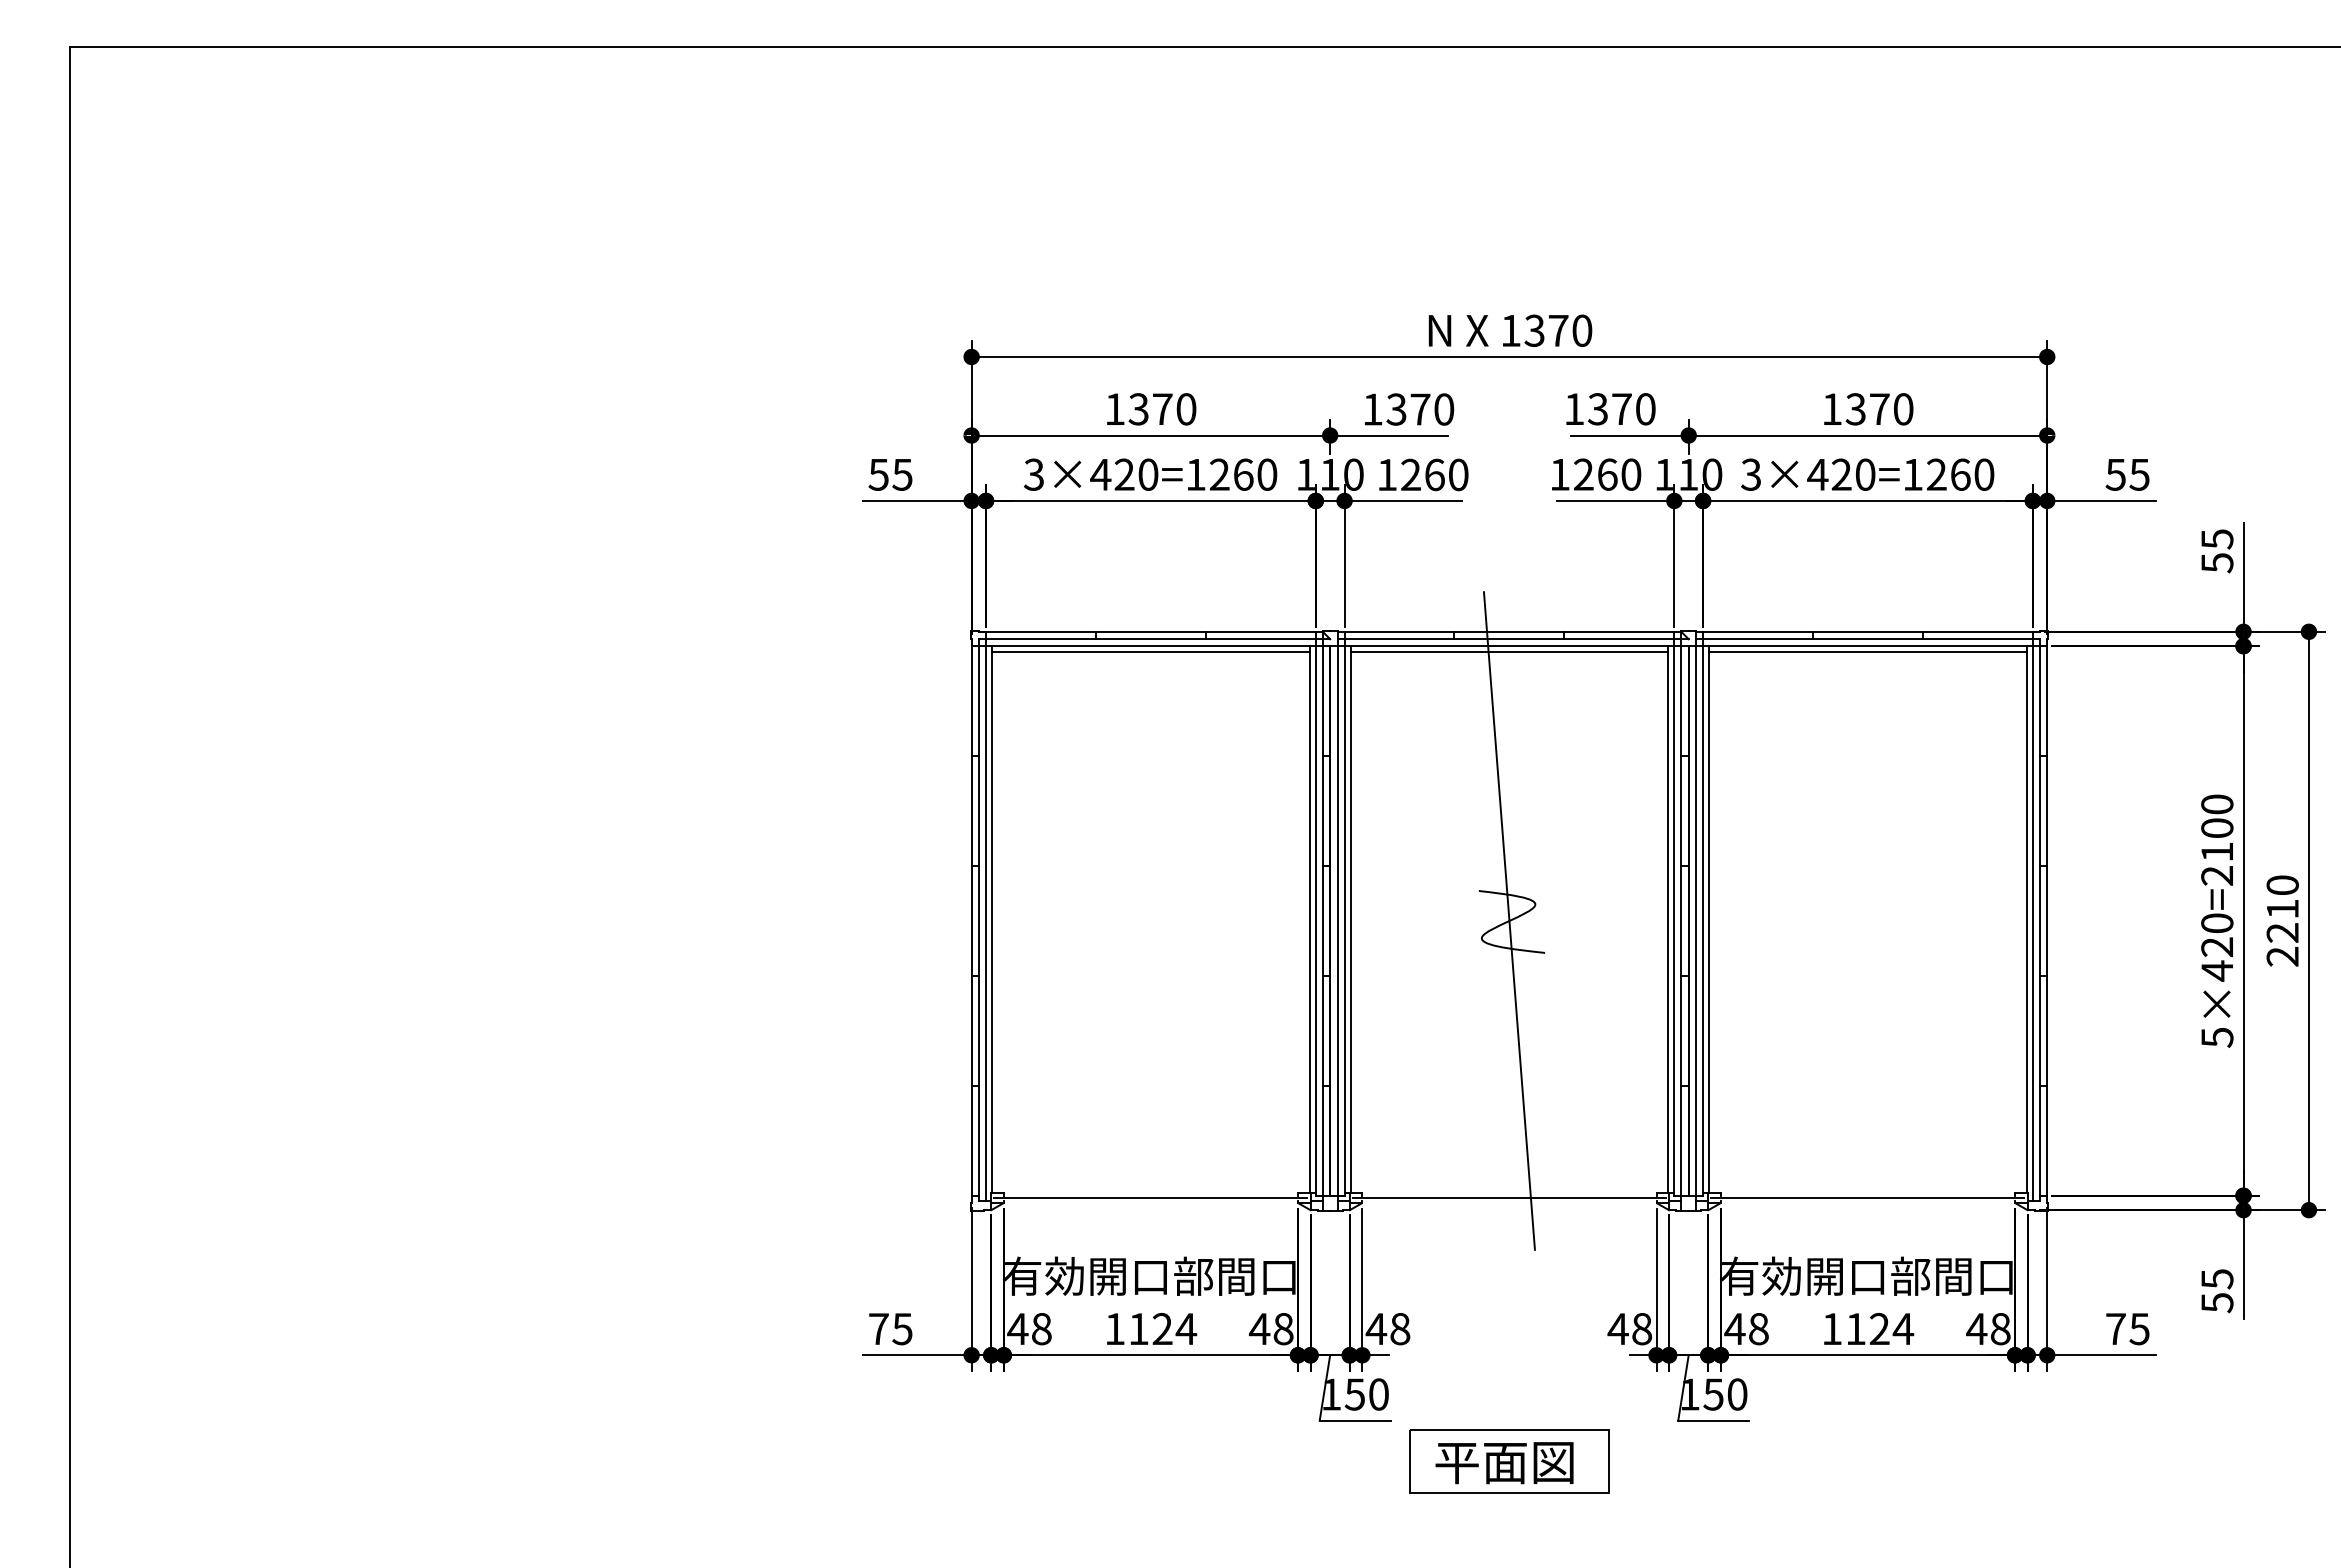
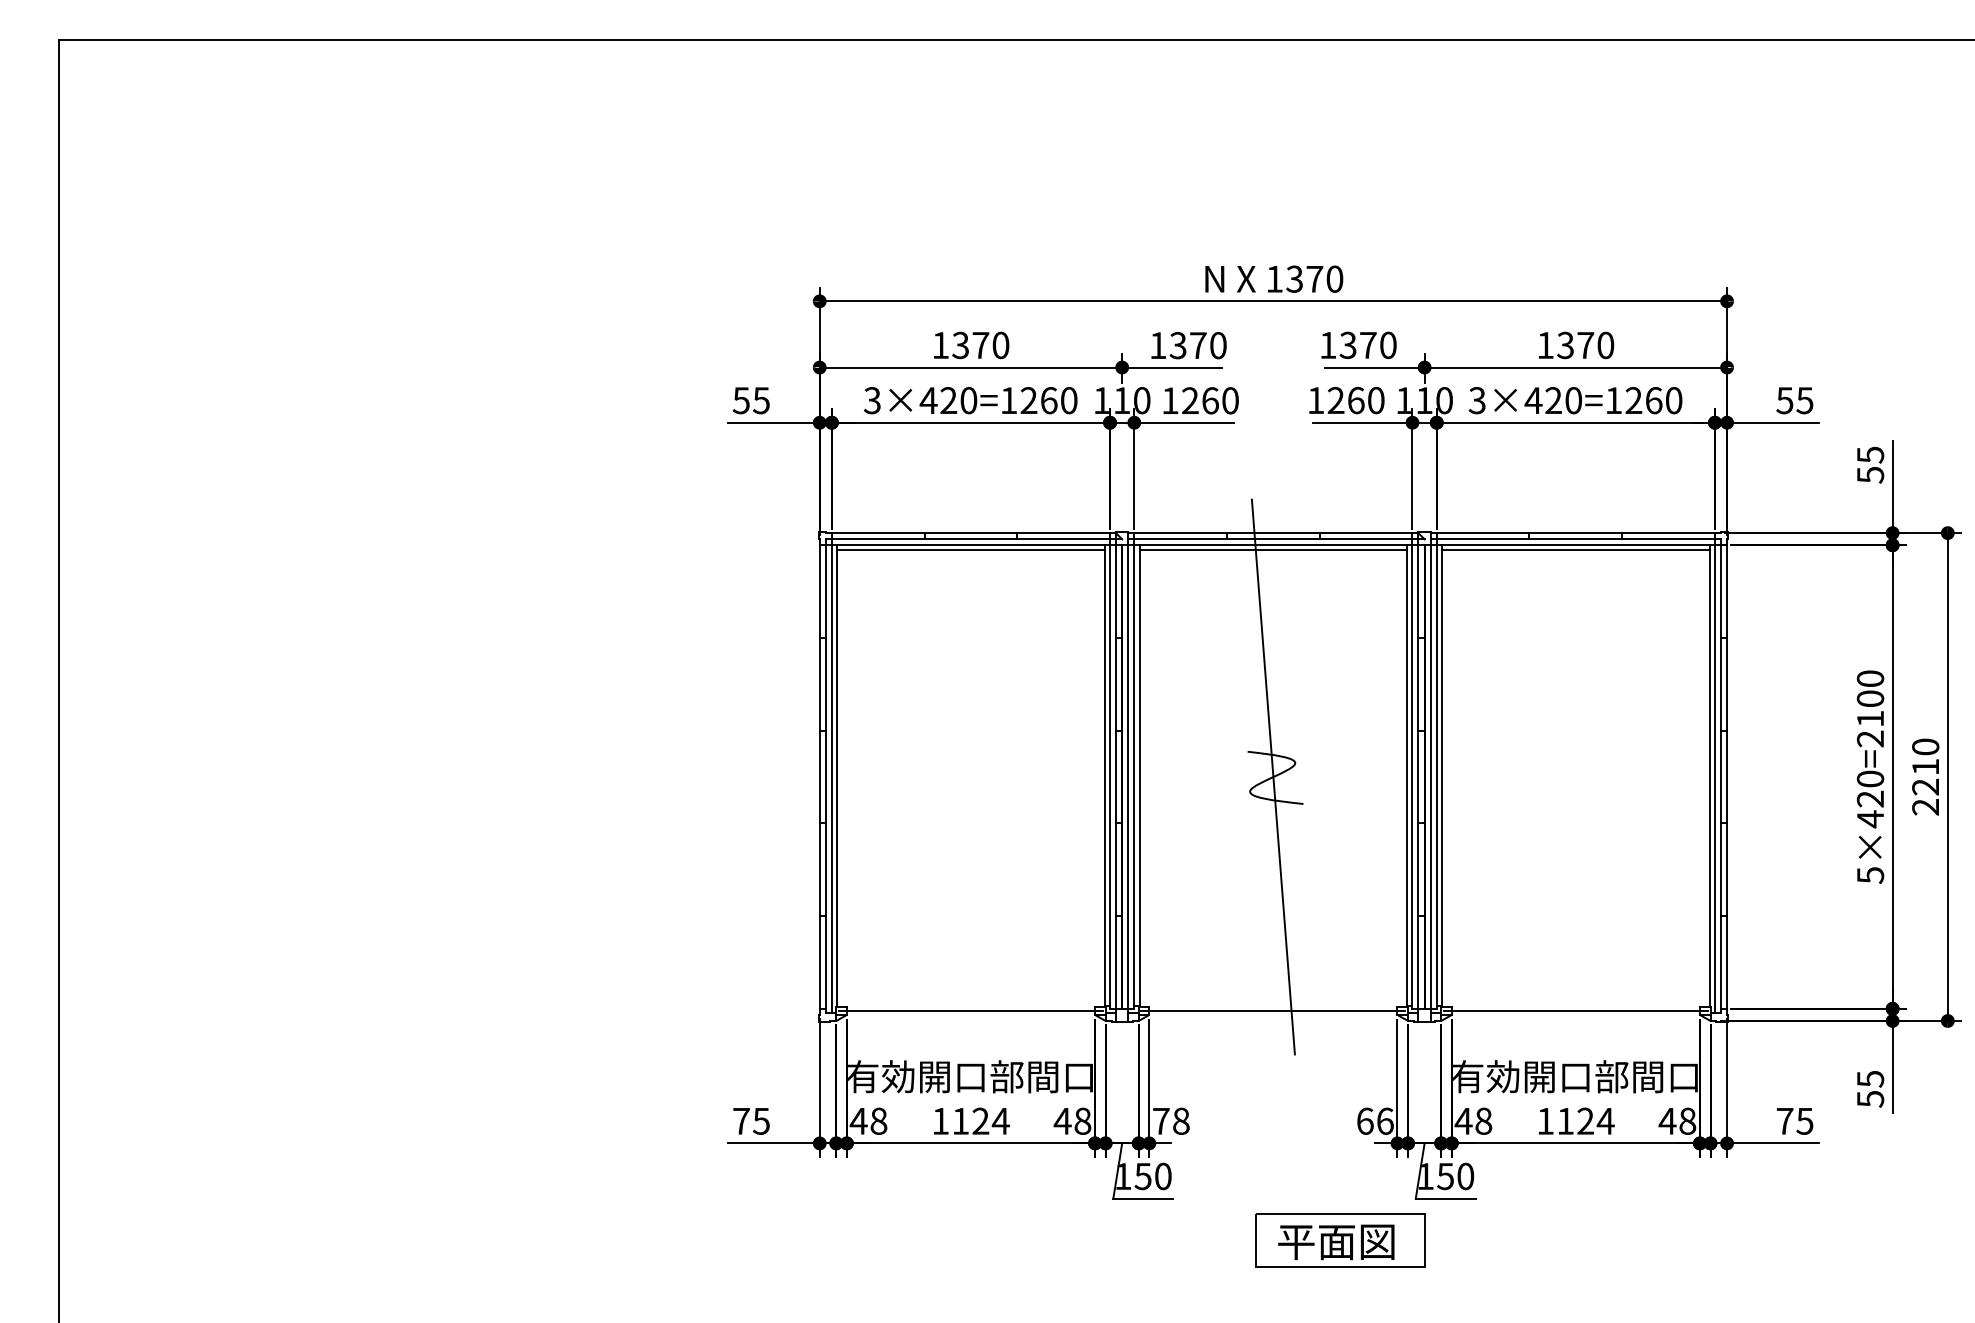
text: (1629, 1328) -> (1374, 1120), 48 -> 66
text: (1376, 1329) -> (1161, 1121), 48 -> 78
part: (1509, 1460) -> (1340, 1240), moved

